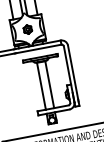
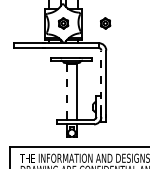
part: (63, 22) -> (105, 23), added
line: (69, 73) -> (101, 82), solid -> dashed
line: (41, 86) -> (66, 91), solid -> dashed

